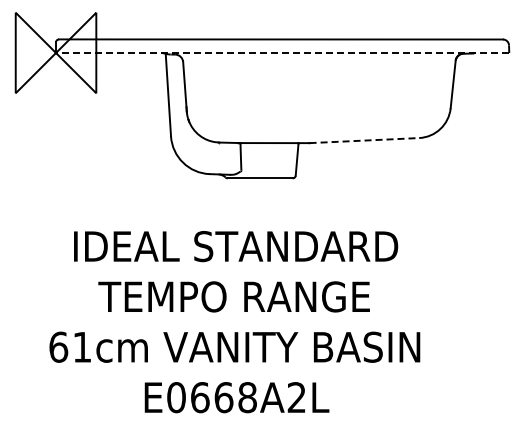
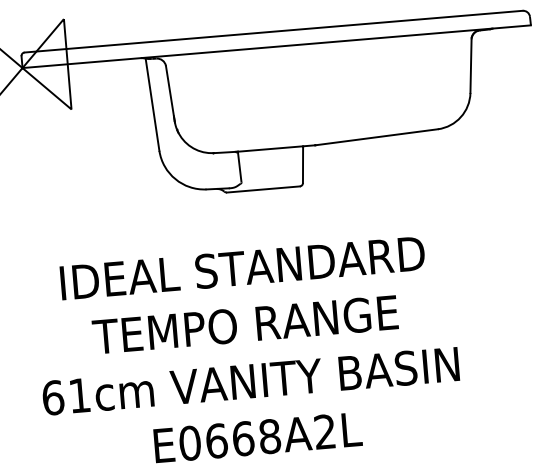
line: (282, 53) -> (276, 47), dashed -> solid
line: (364, 140) -> (376, 137), dashed -> solid

